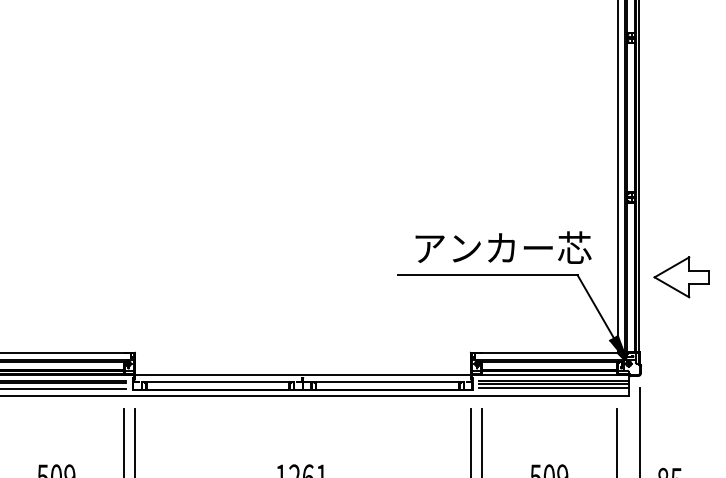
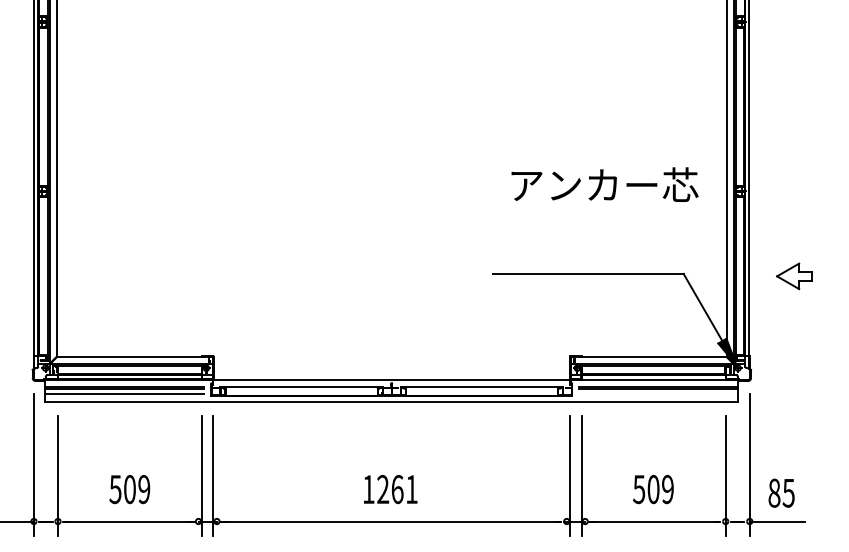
text: (503, 247) -> (604, 184), moved
part: (681, 277) -> (794, 276), size x0.6
line: (553, 387) -> (658, 393), removed

